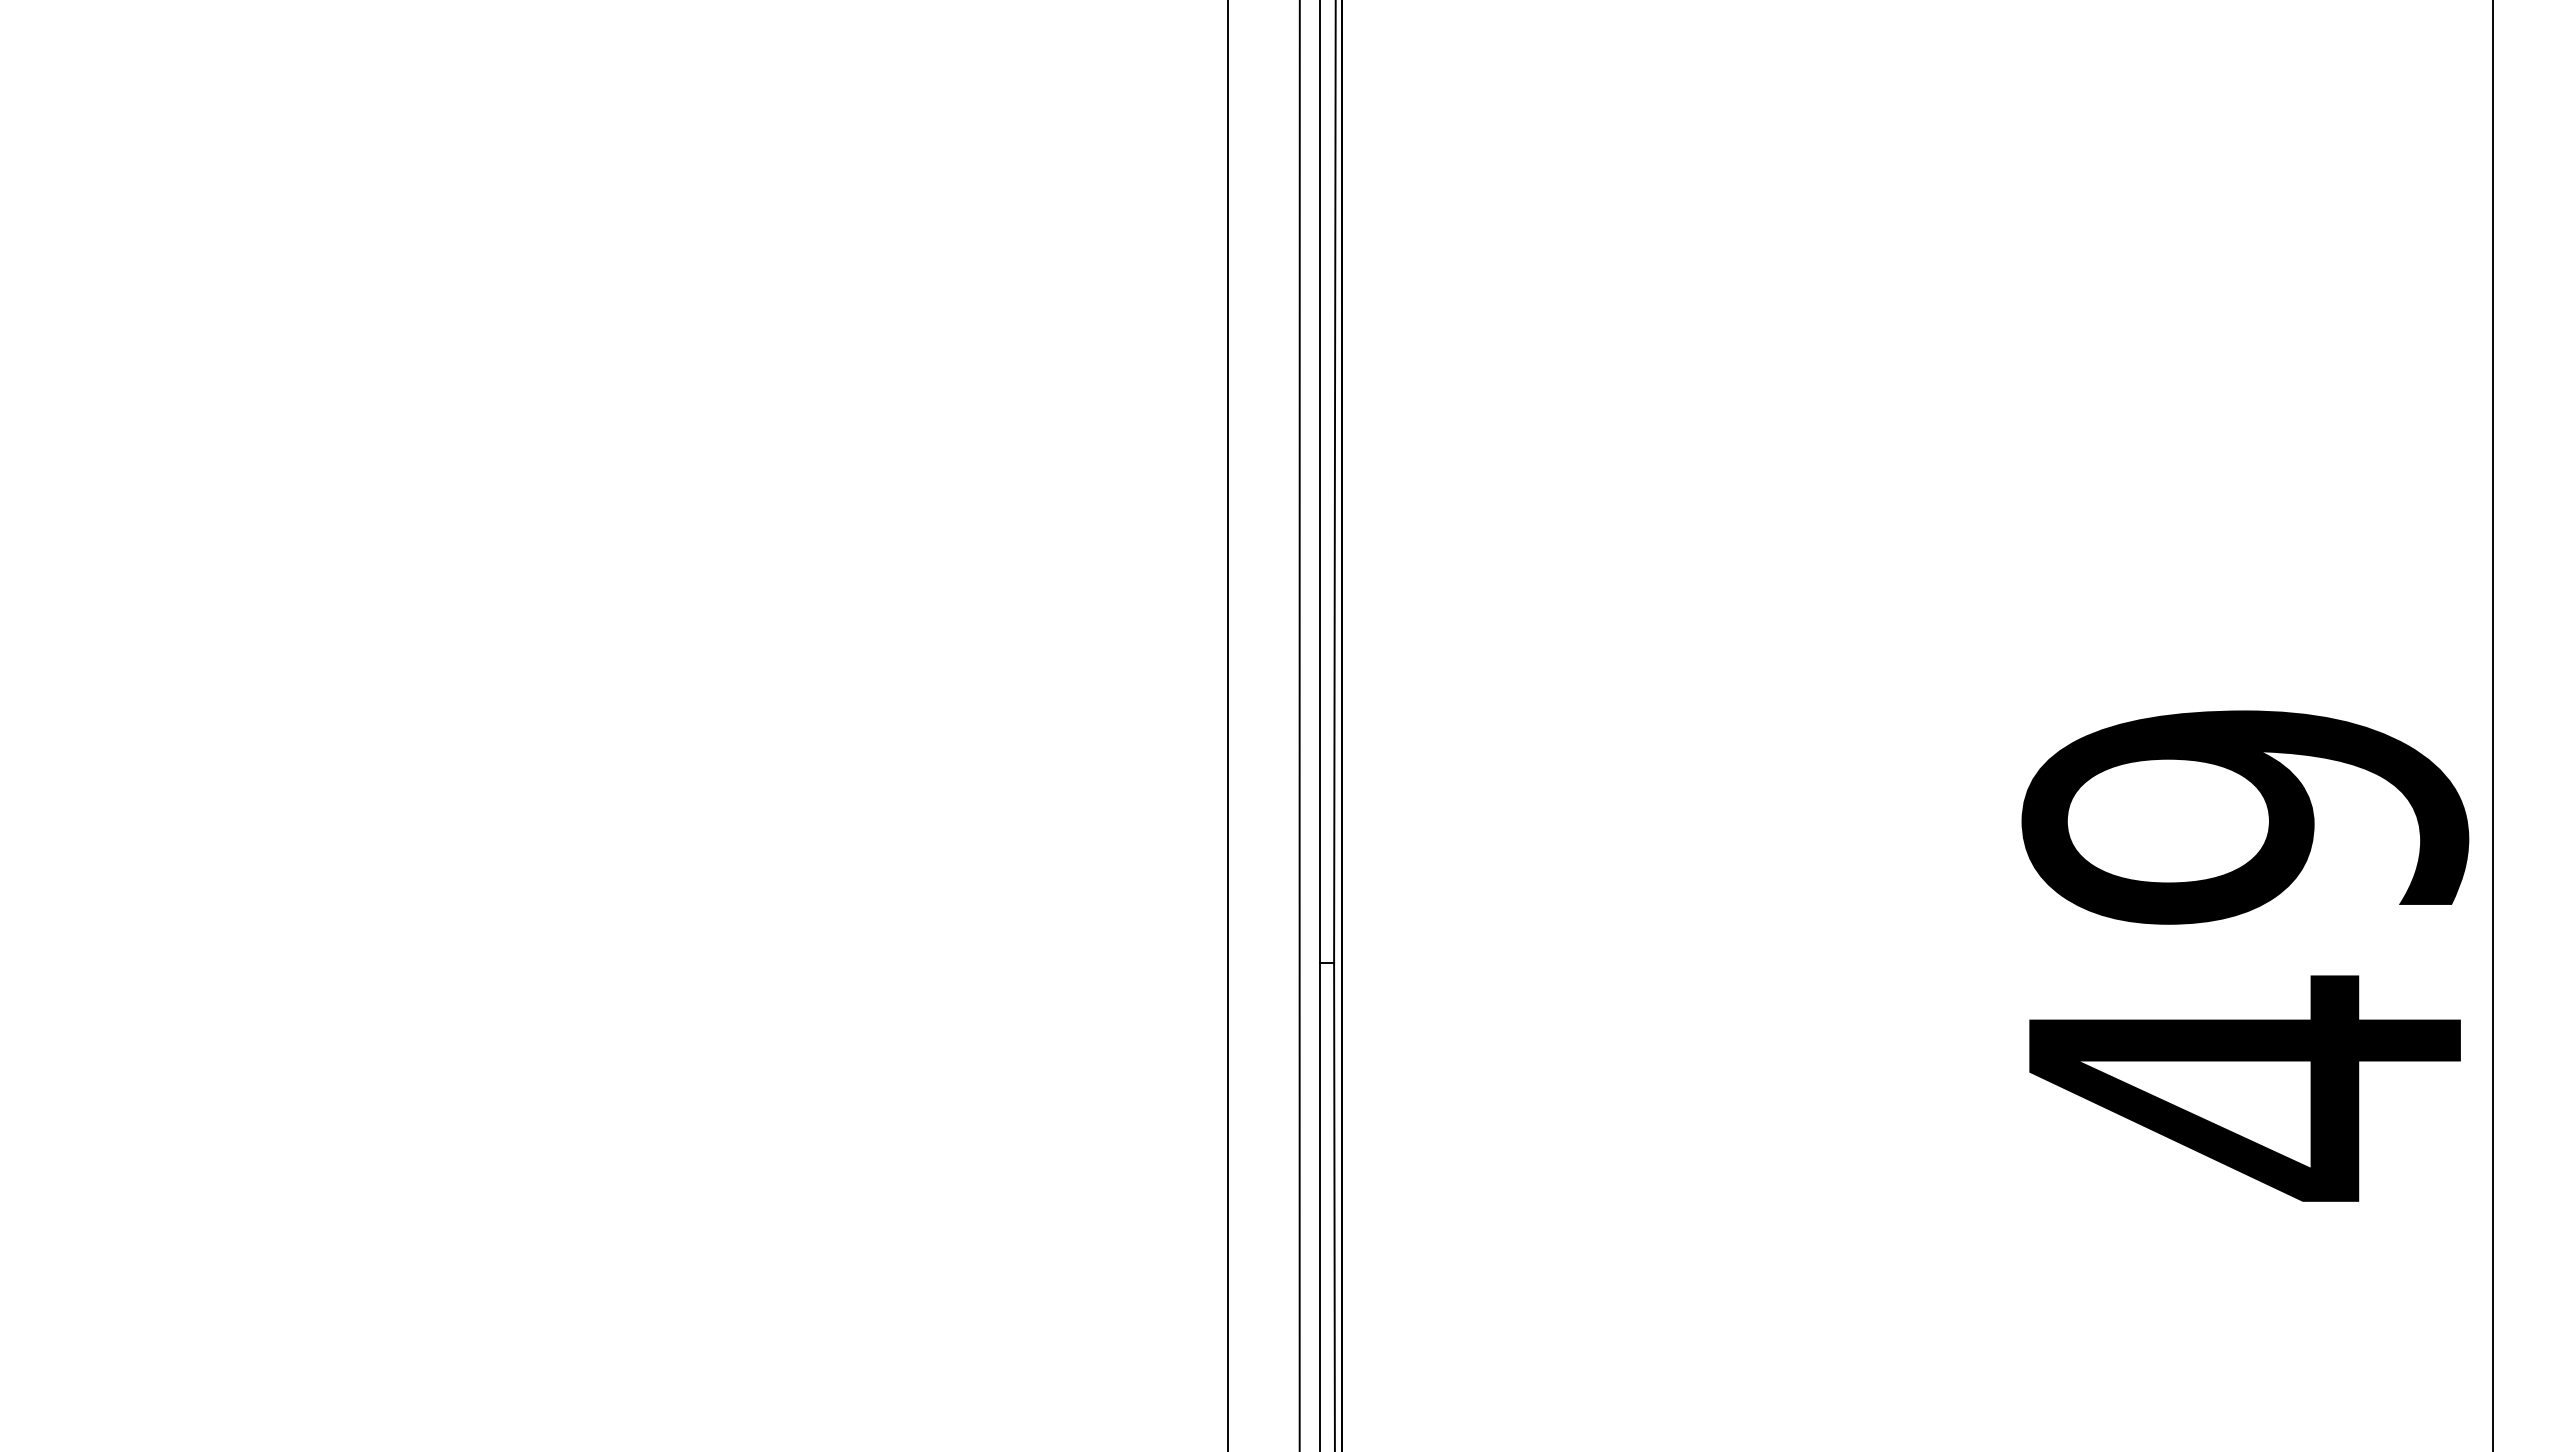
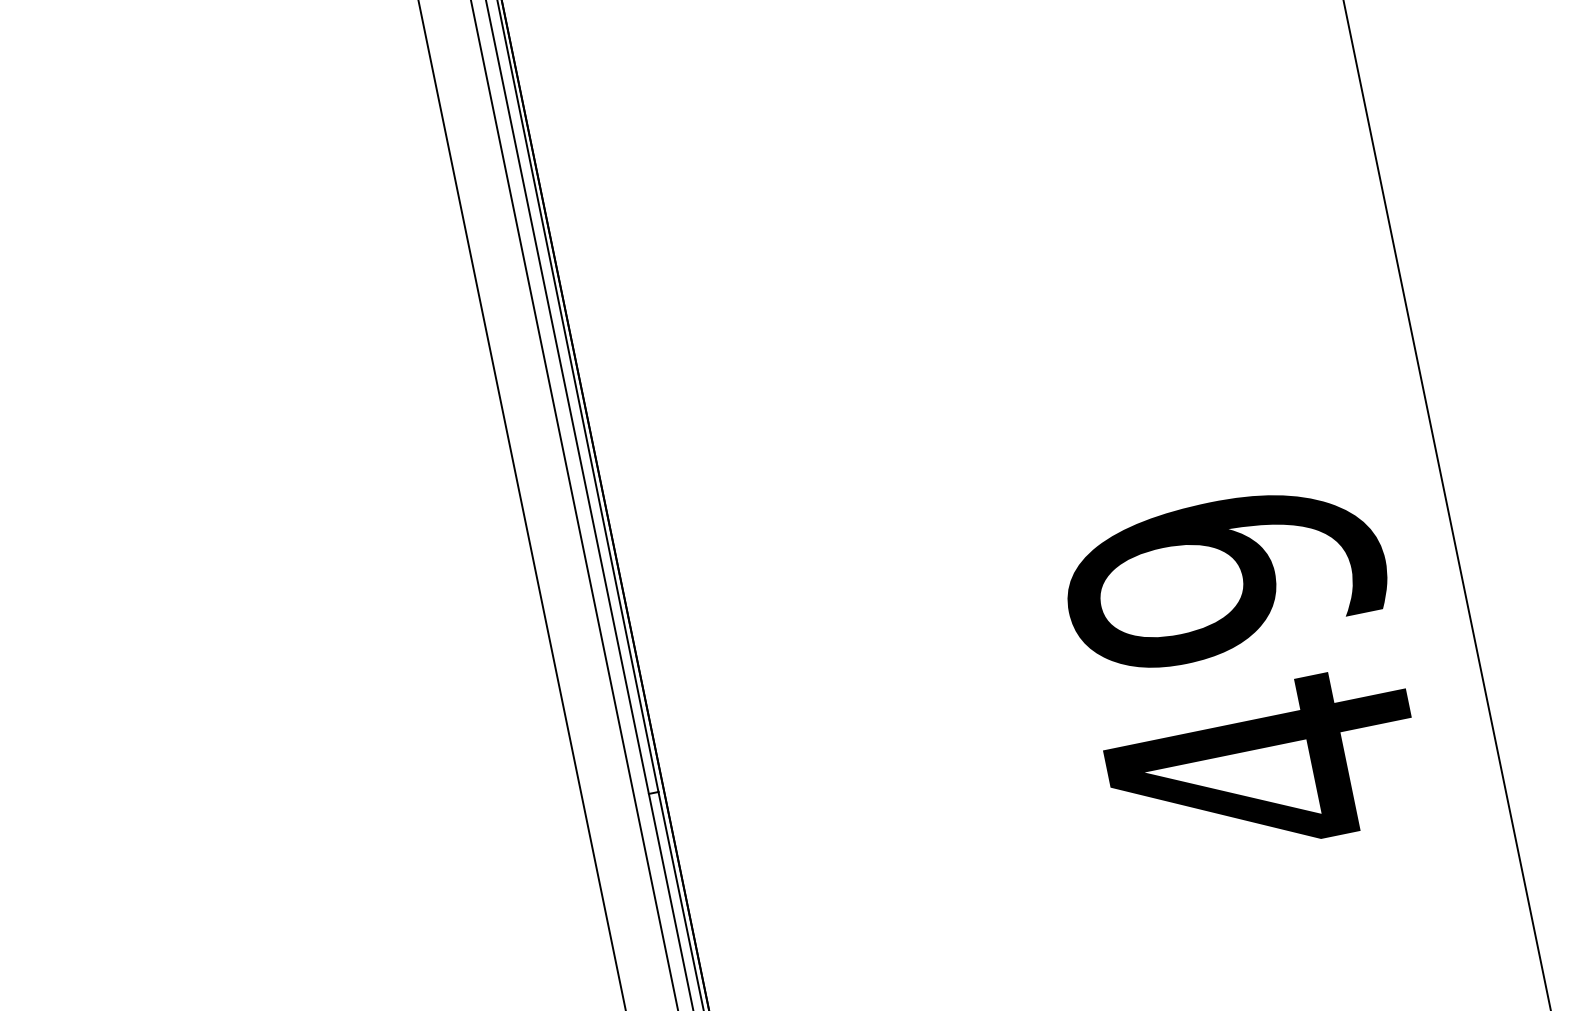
text: (2245, 955) -> (1245, 674), moved

